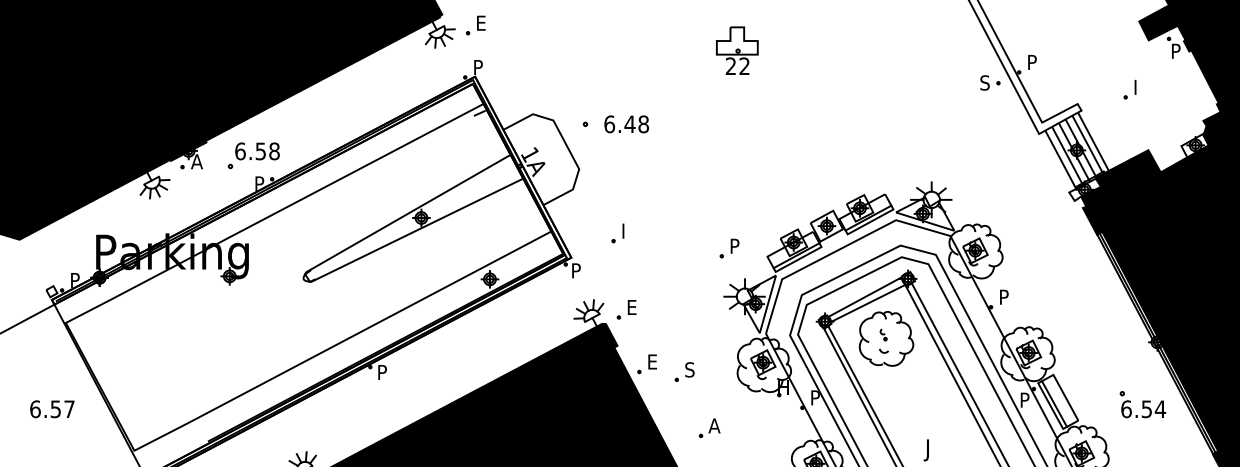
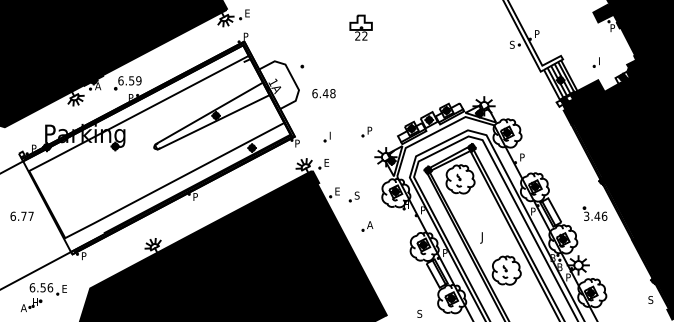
part: (736, 49) -> (360, 27), moved
part: (1128, 89) -> (595, 62), moved
text: (625, 124) -> (323, 93), moved
text: (273, 150) -> (138, 80), 6.58 -> 6.59
part: (616, 232) -> (326, 136), moved
part: (728, 247) -> (366, 131), moved
text: (54, 407) -> (23, 215), 6.57 -> 6.77
text: (1143, 407) -> (595, 215), 6.54 -> 3.46

